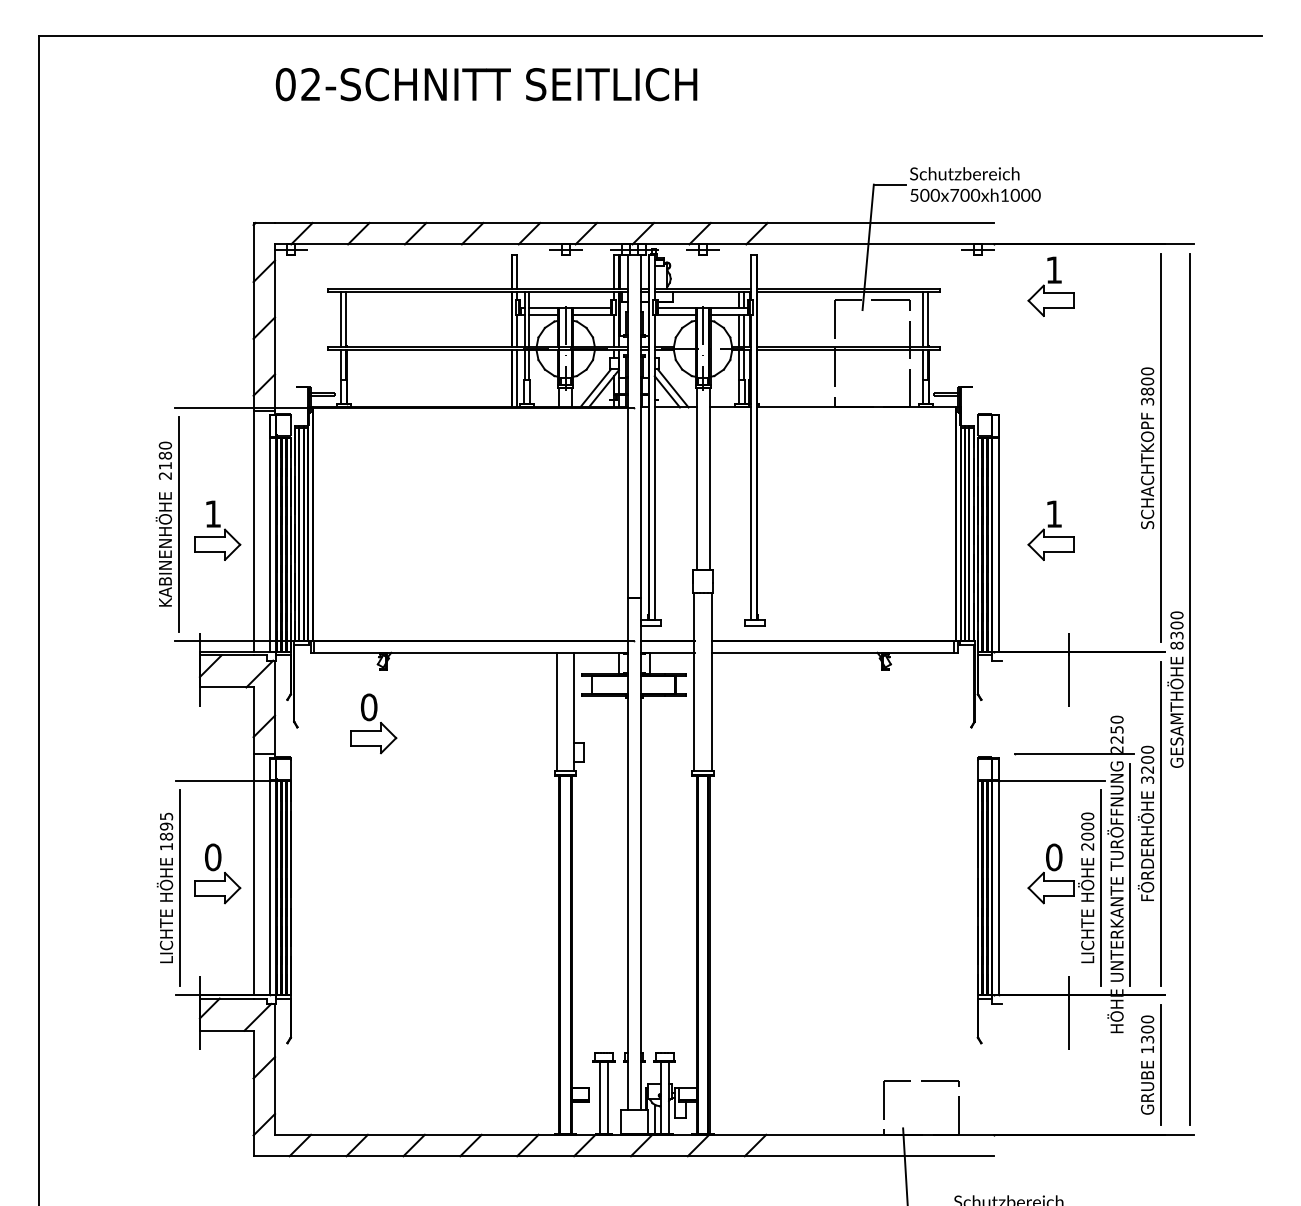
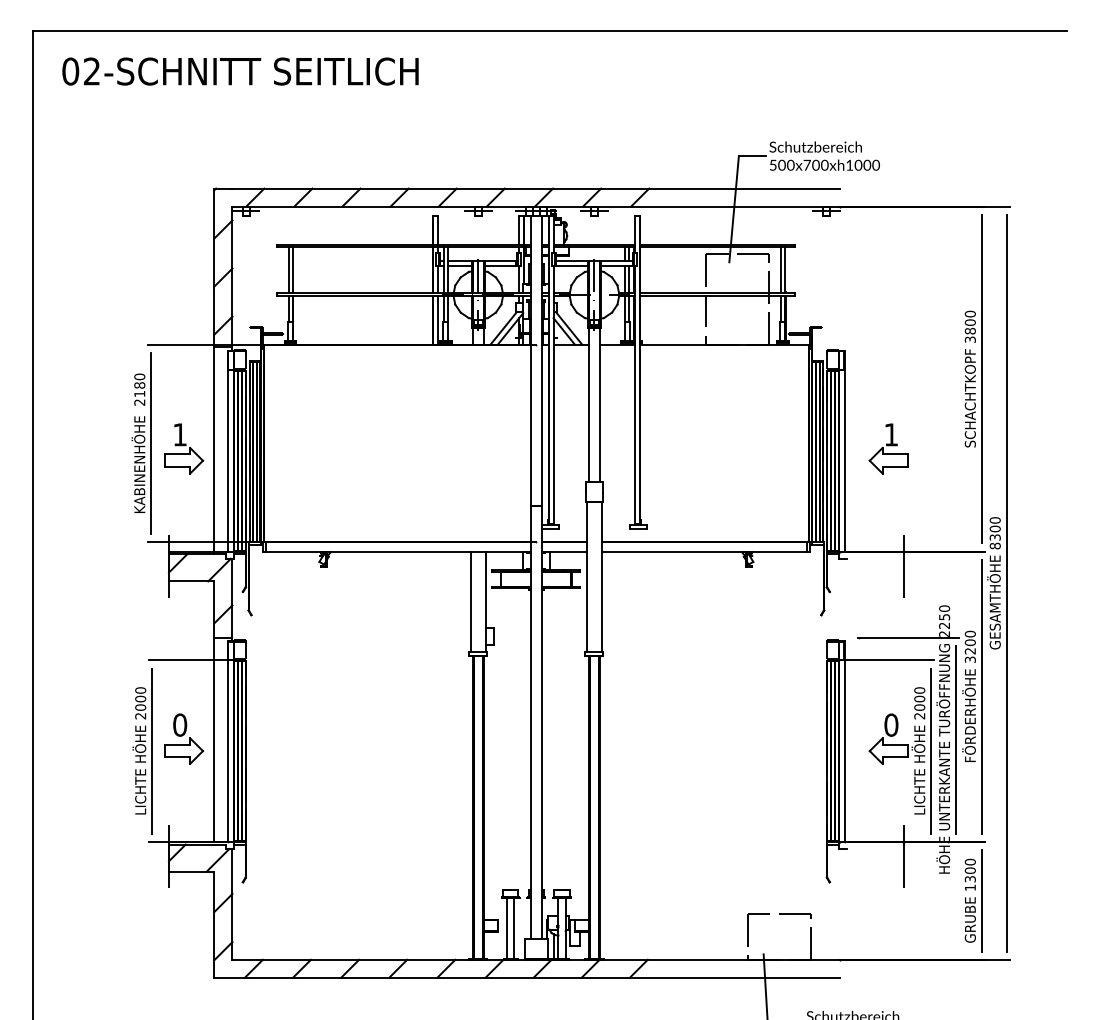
text: (486, 84) -> (240, 71), moved
part: (1050, 286) -> (888, 242), removed
part: (373, 723) -> (315, 611), removed
text: (166, 831) -> (140, 703), 1895 -> 2000

